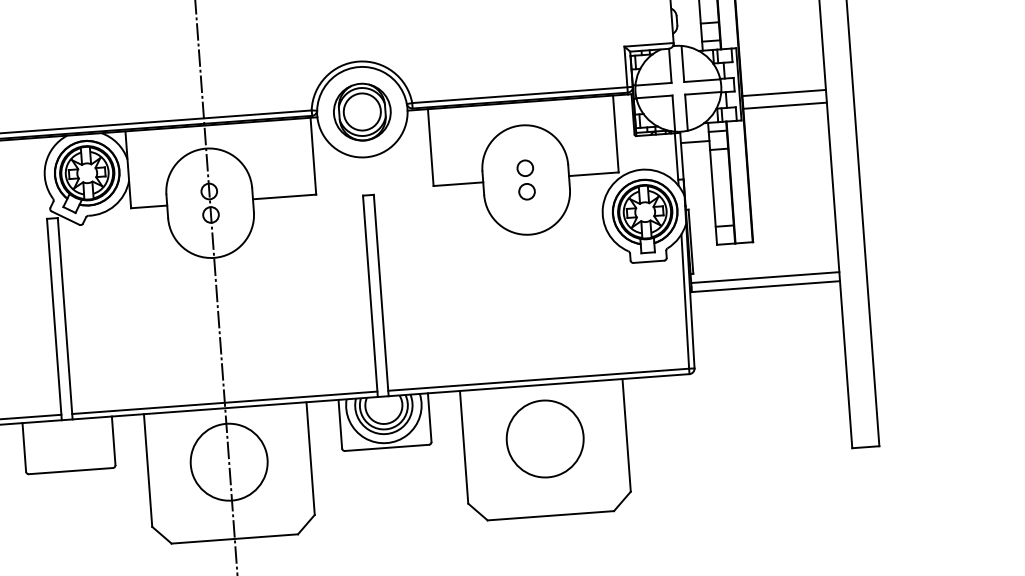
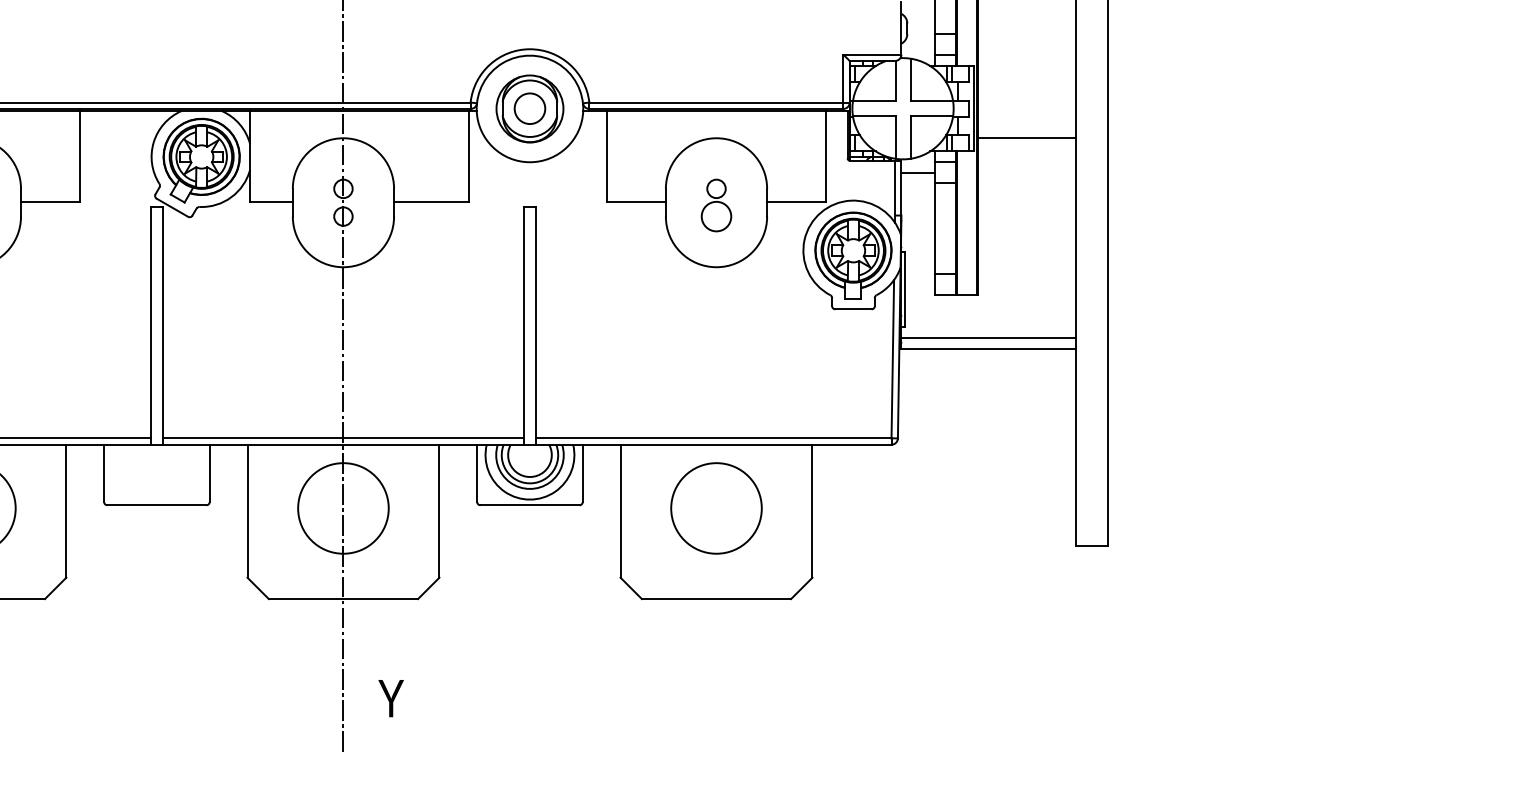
line: (783, 92) -> (1026, 122), removed
circle: (361, 111) -> (529, 108), size x0.7
circle: (527, 191) -> (716, 216), size x1.6

